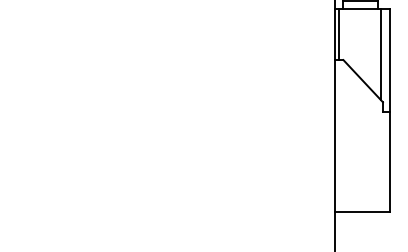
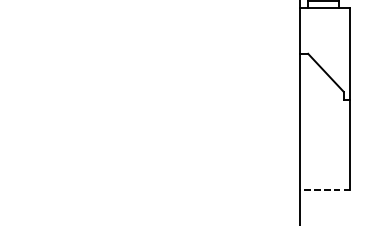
line: (338, 34) -> (303, 30), removed
line: (380, 54) -> (341, 48), removed
line: (362, 211) -> (325, 189), solid -> dashed

